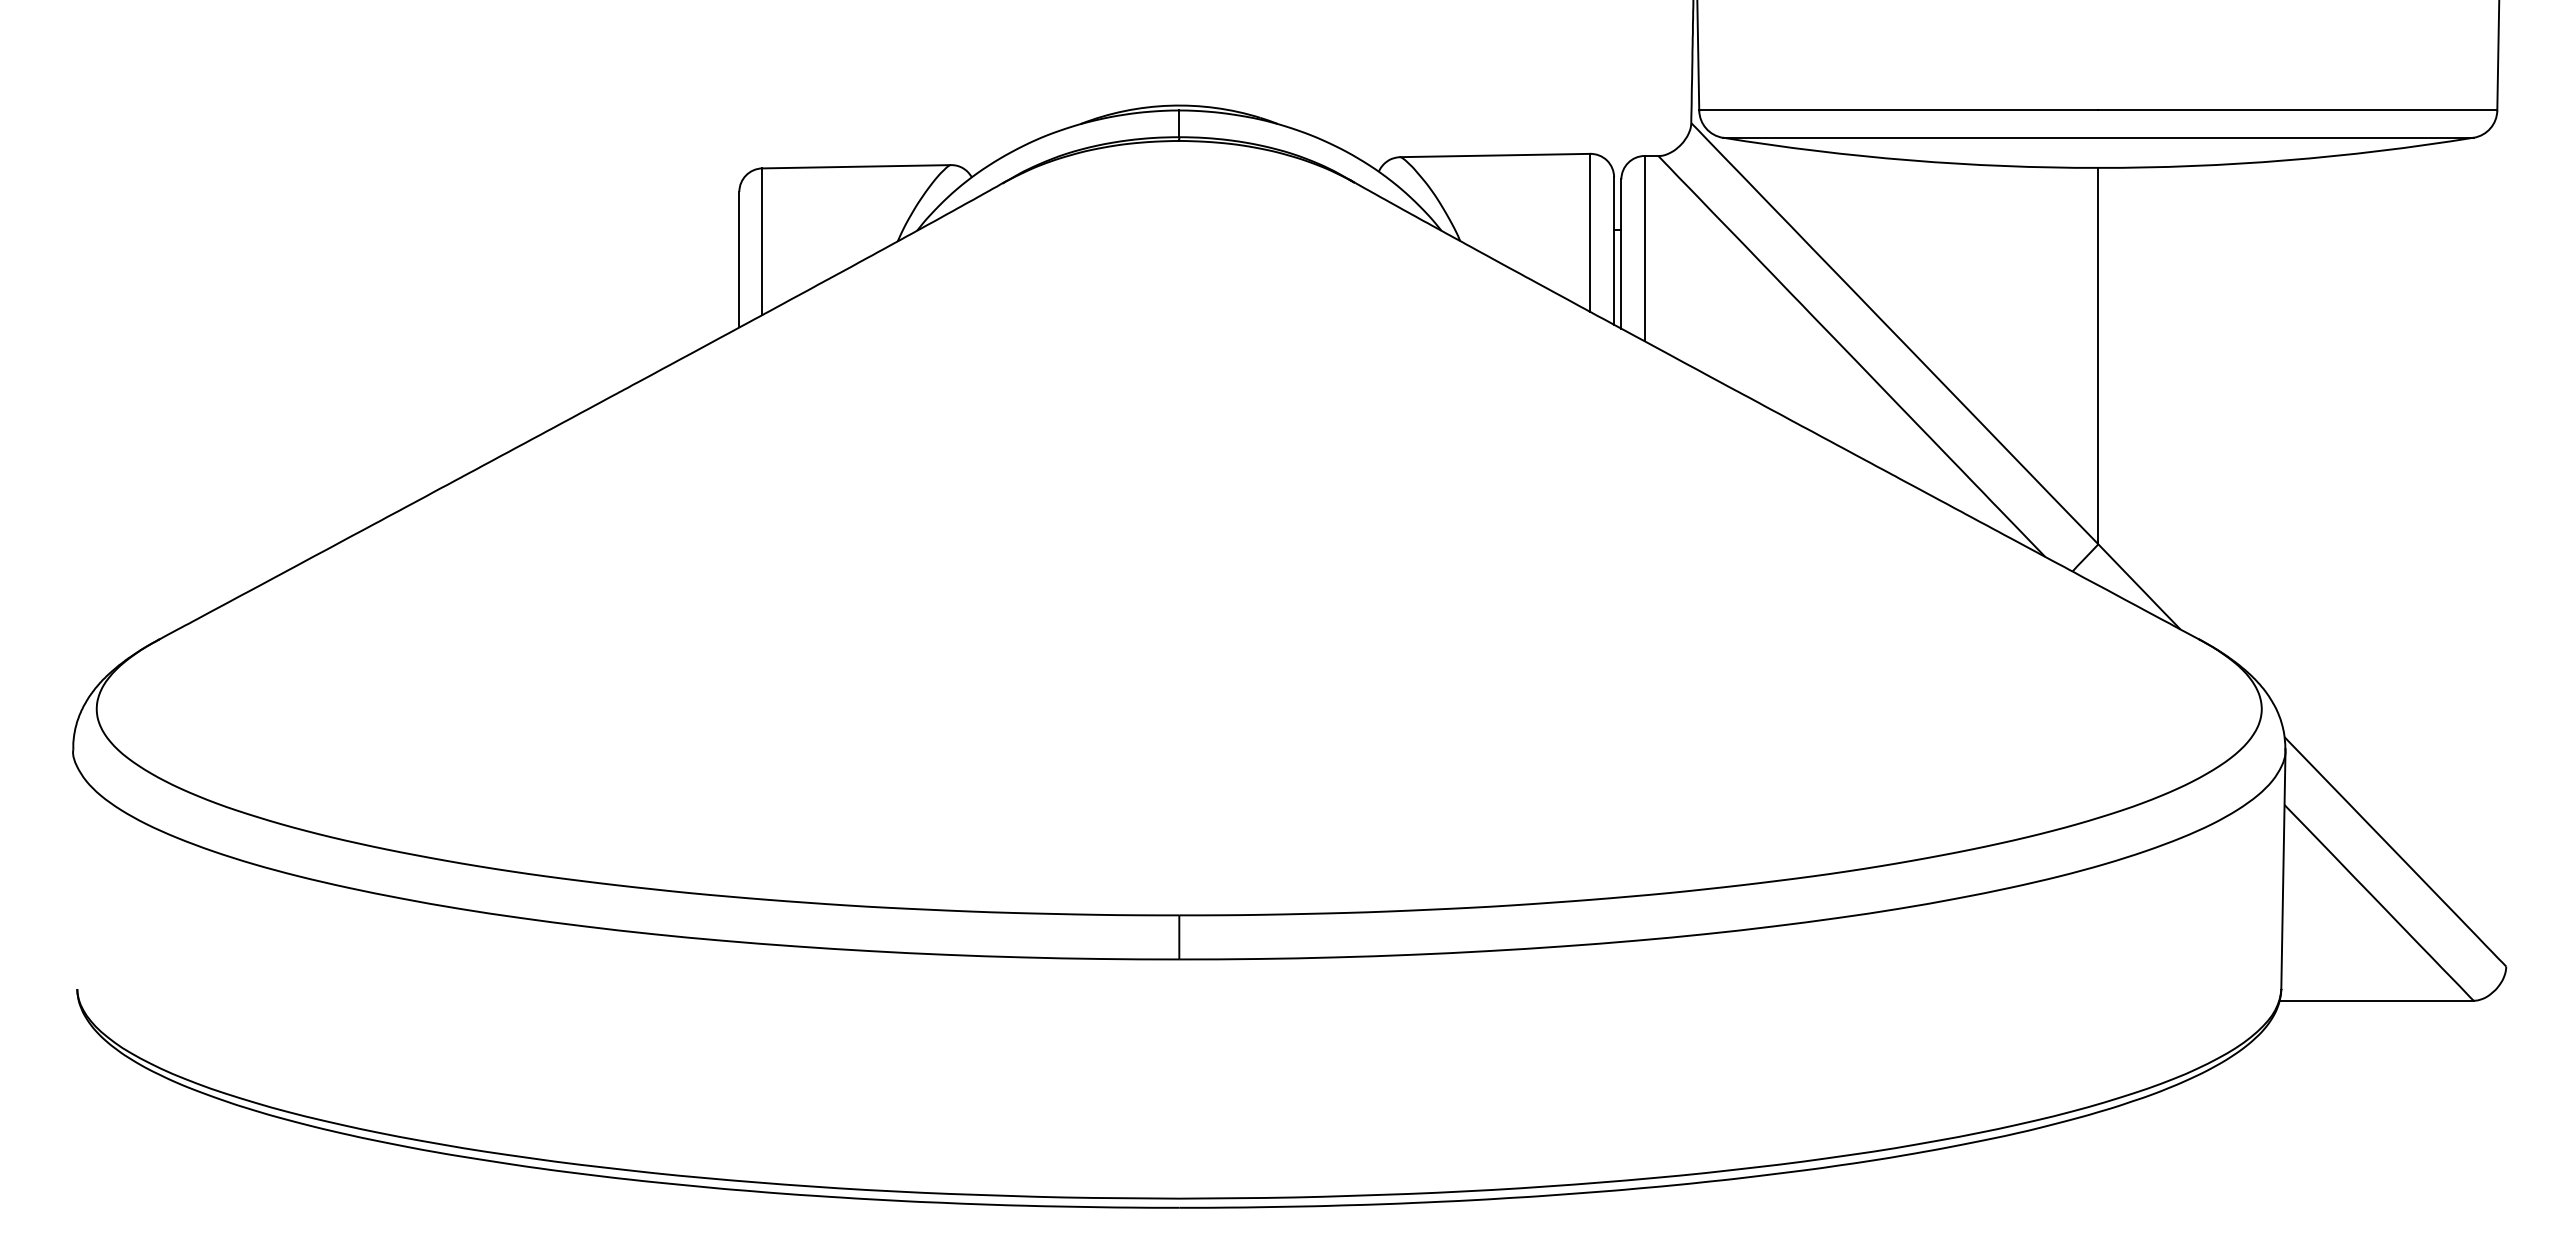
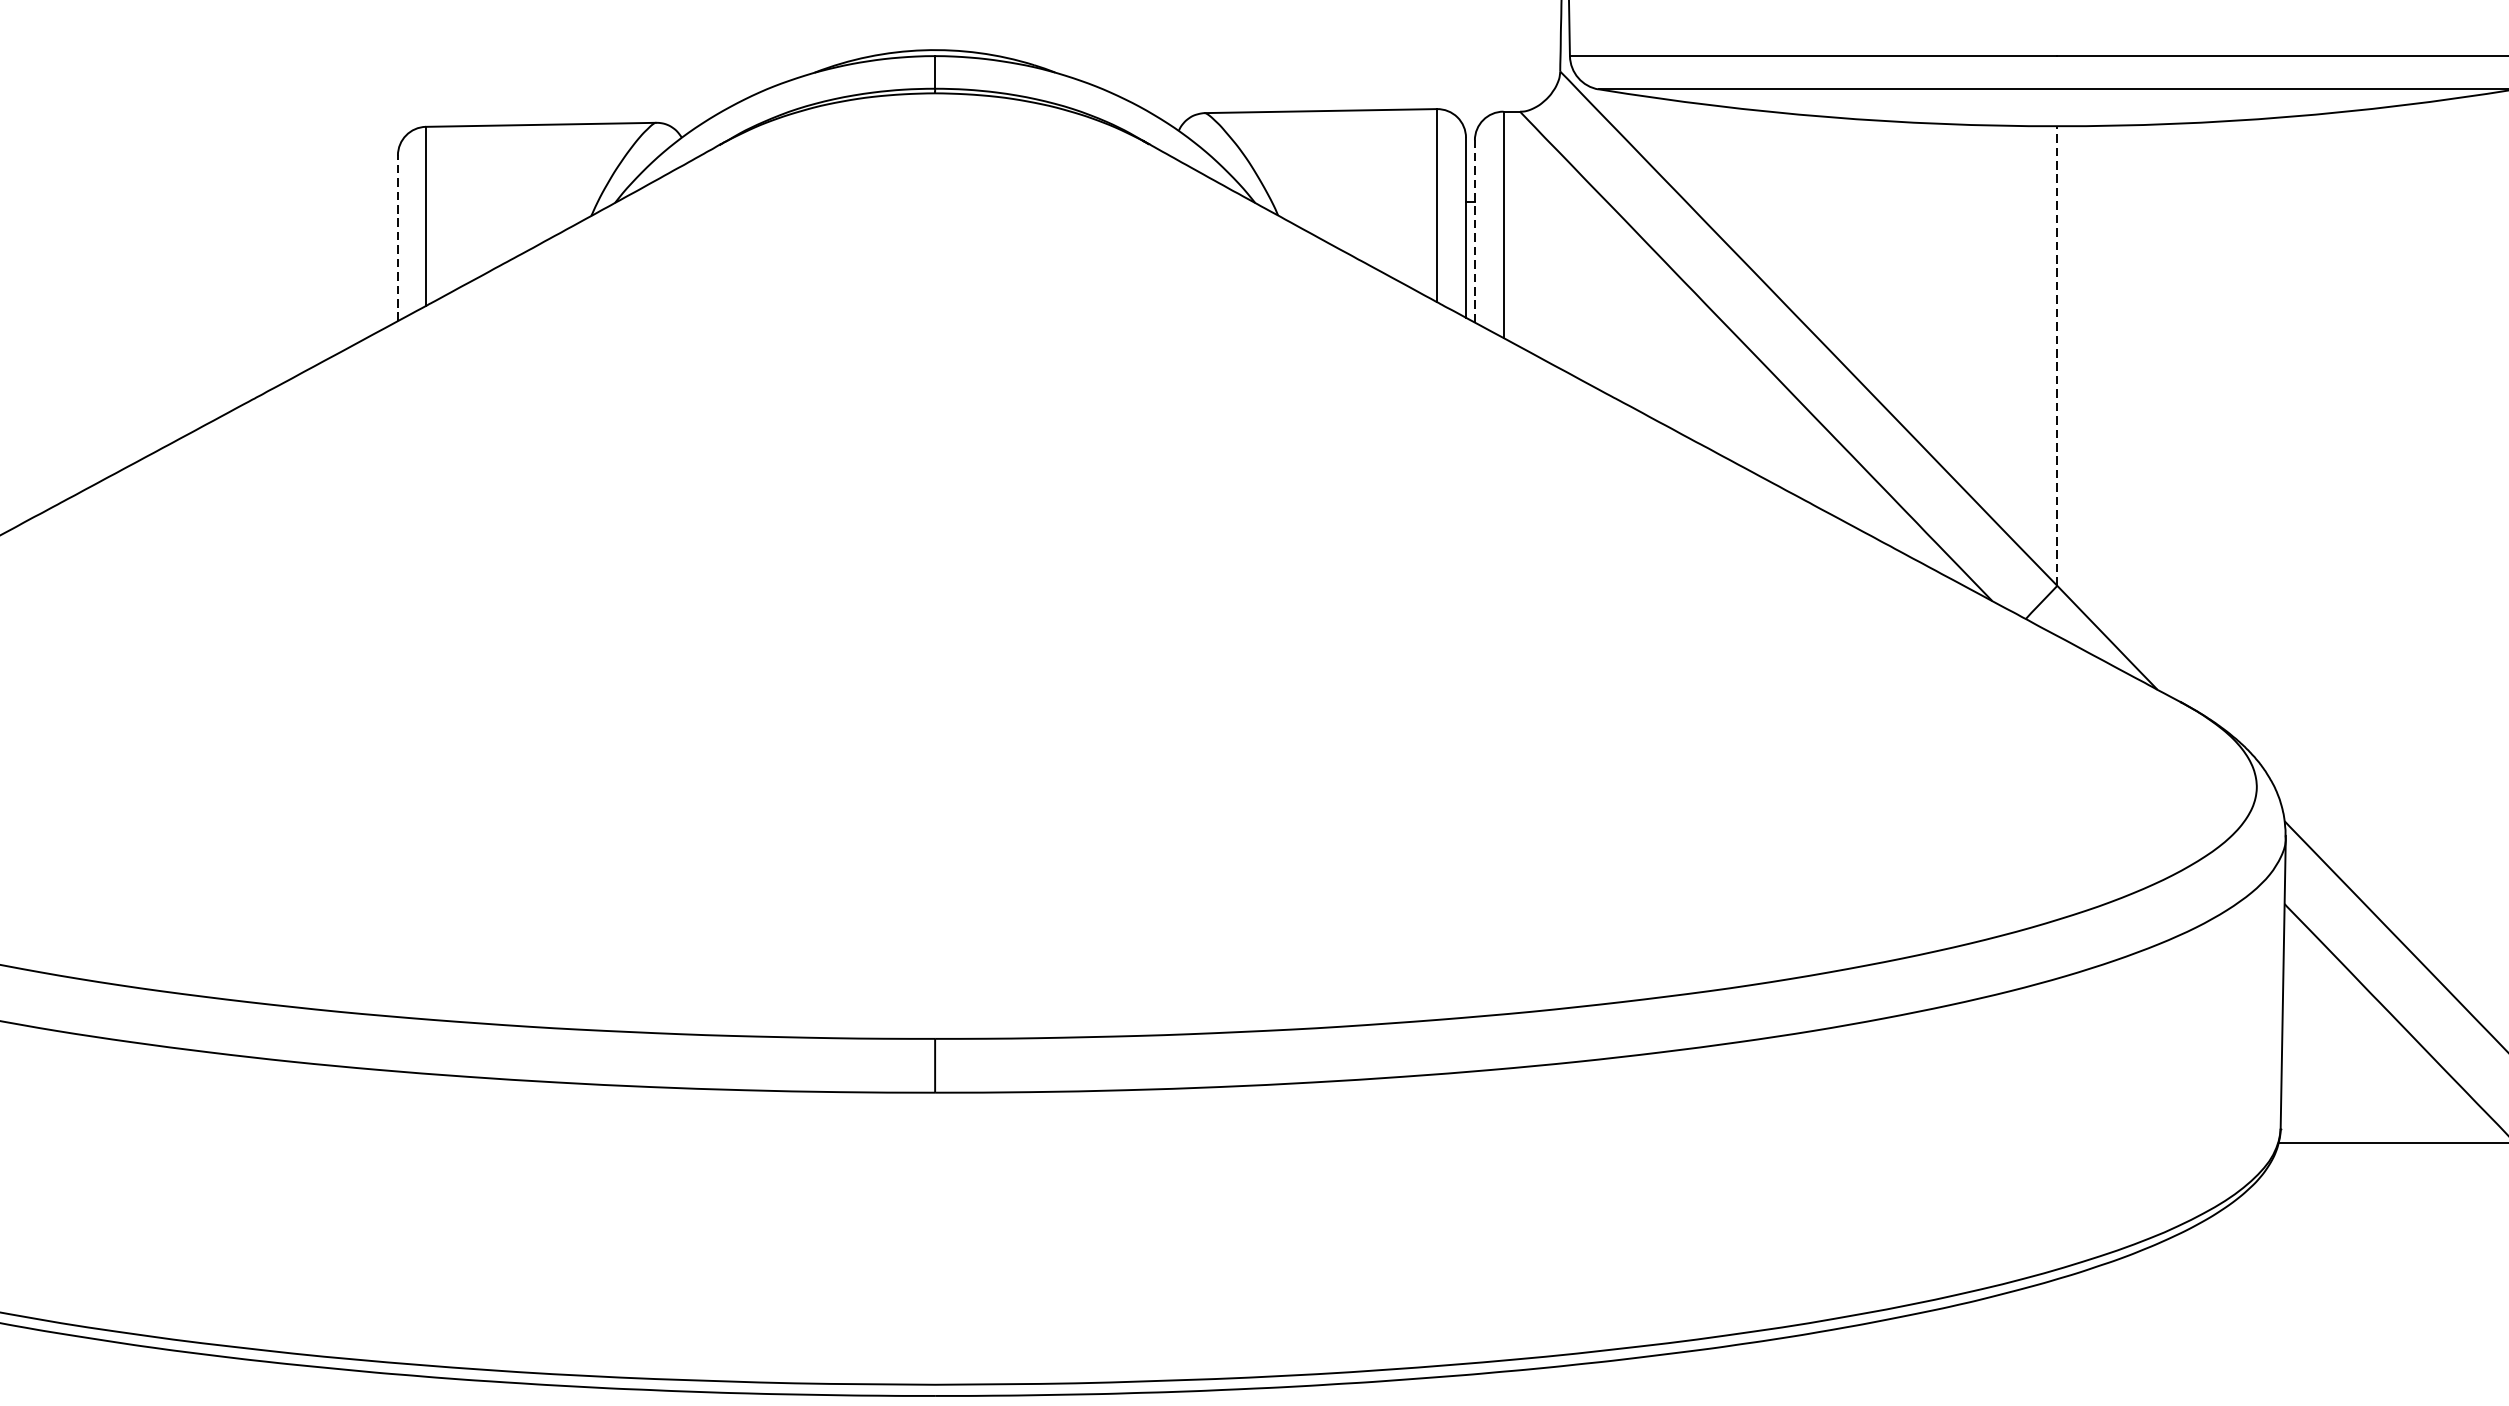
line: (1621, 254) -> (1475, 231), solid -> dashed
line: (739, 259) -> (398, 238), solid -> dashed
line: (2098, 355) -> (2057, 355), solid -> dashed

